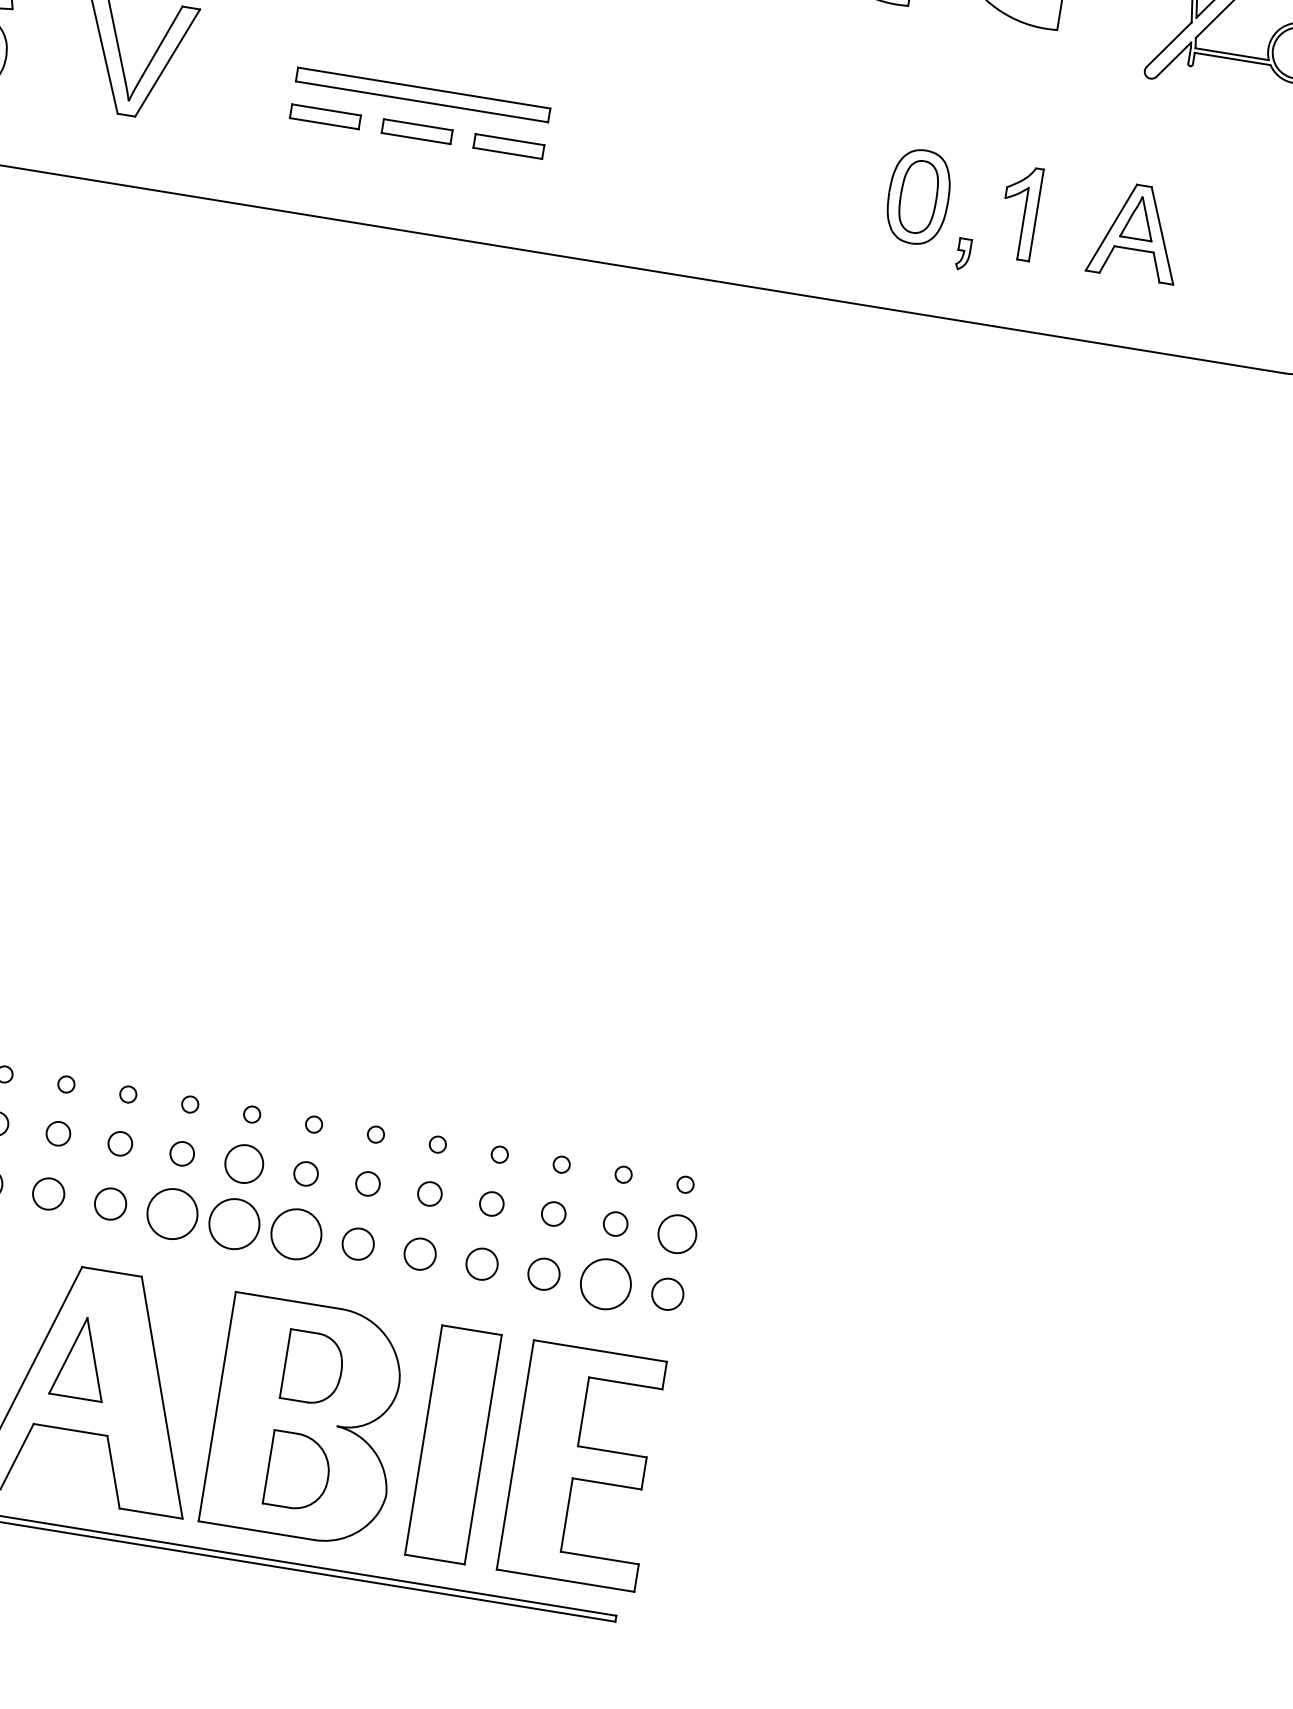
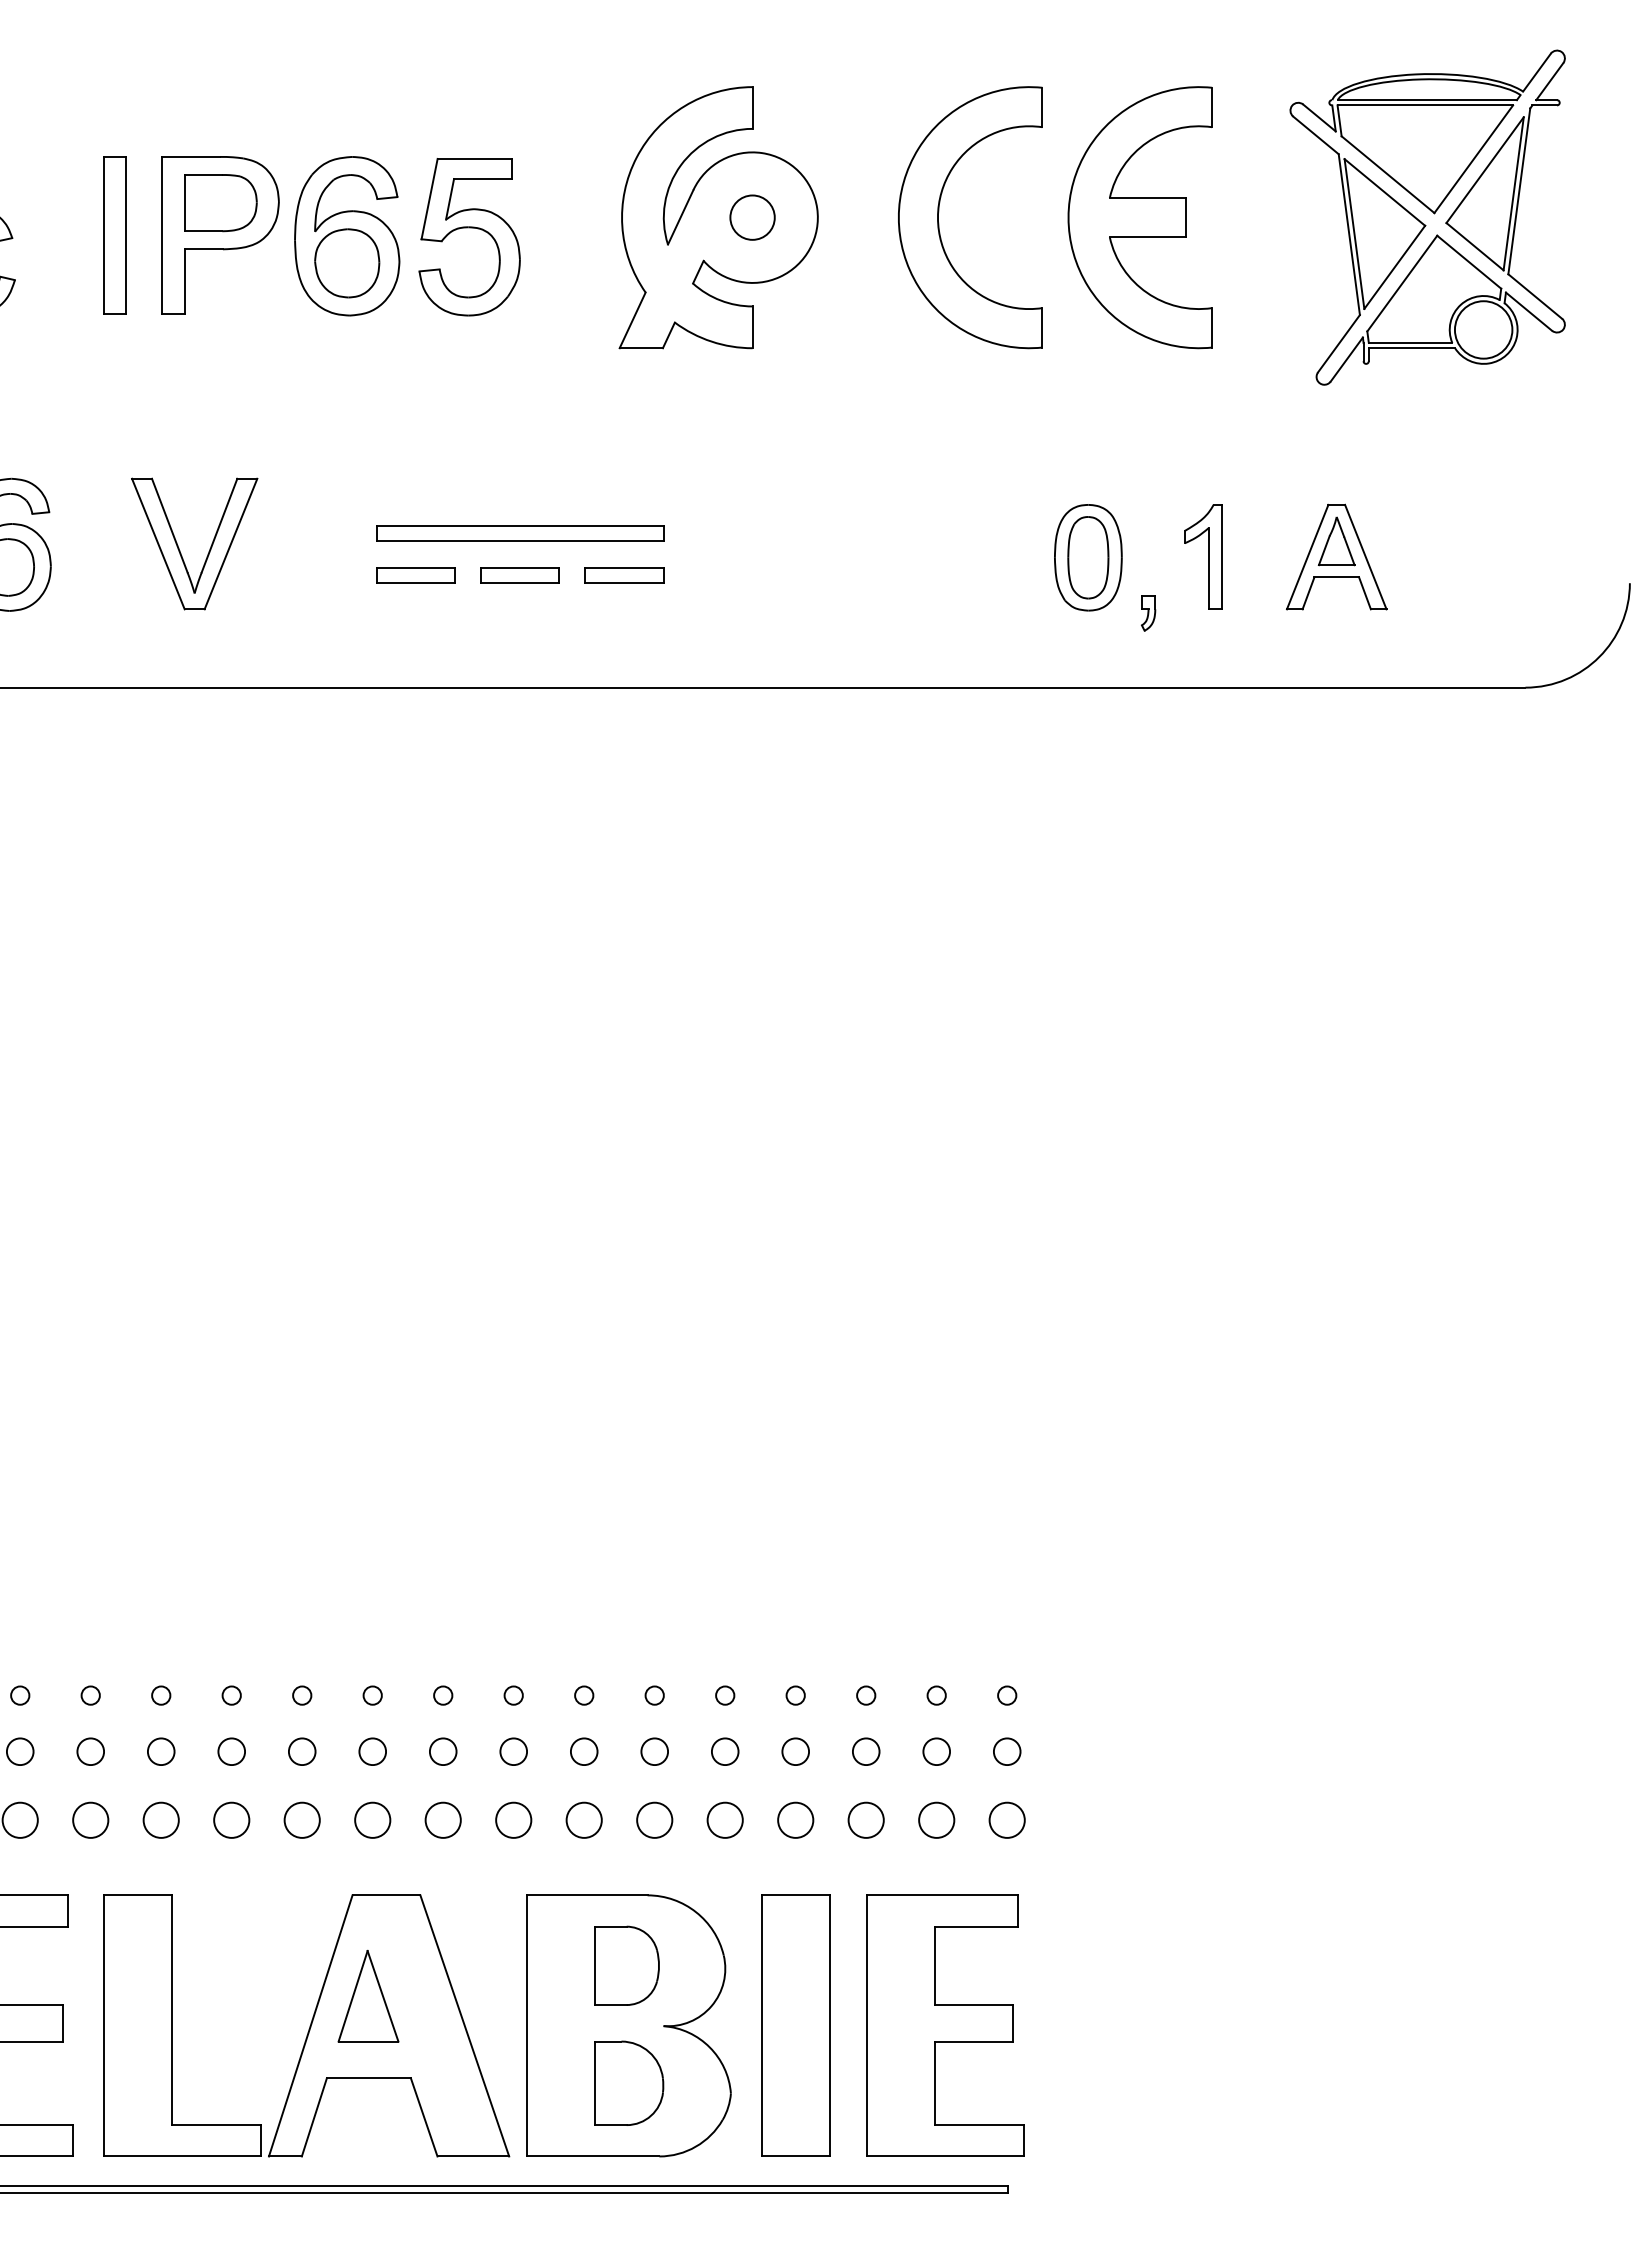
circle: (244, 1163) -> (513, 1751), size x0.62
circle: (171, 1213) -> (442, 1819), size x0.62
circle: (234, 1223) -> (513, 1819), size x0.62
circle: (295, 1233) -> (583, 1819), size x0.62
circle: (677, 1233) -> (1007, 1751), size x0.62
circle: (605, 1283) -> (936, 1819), size x0.62

